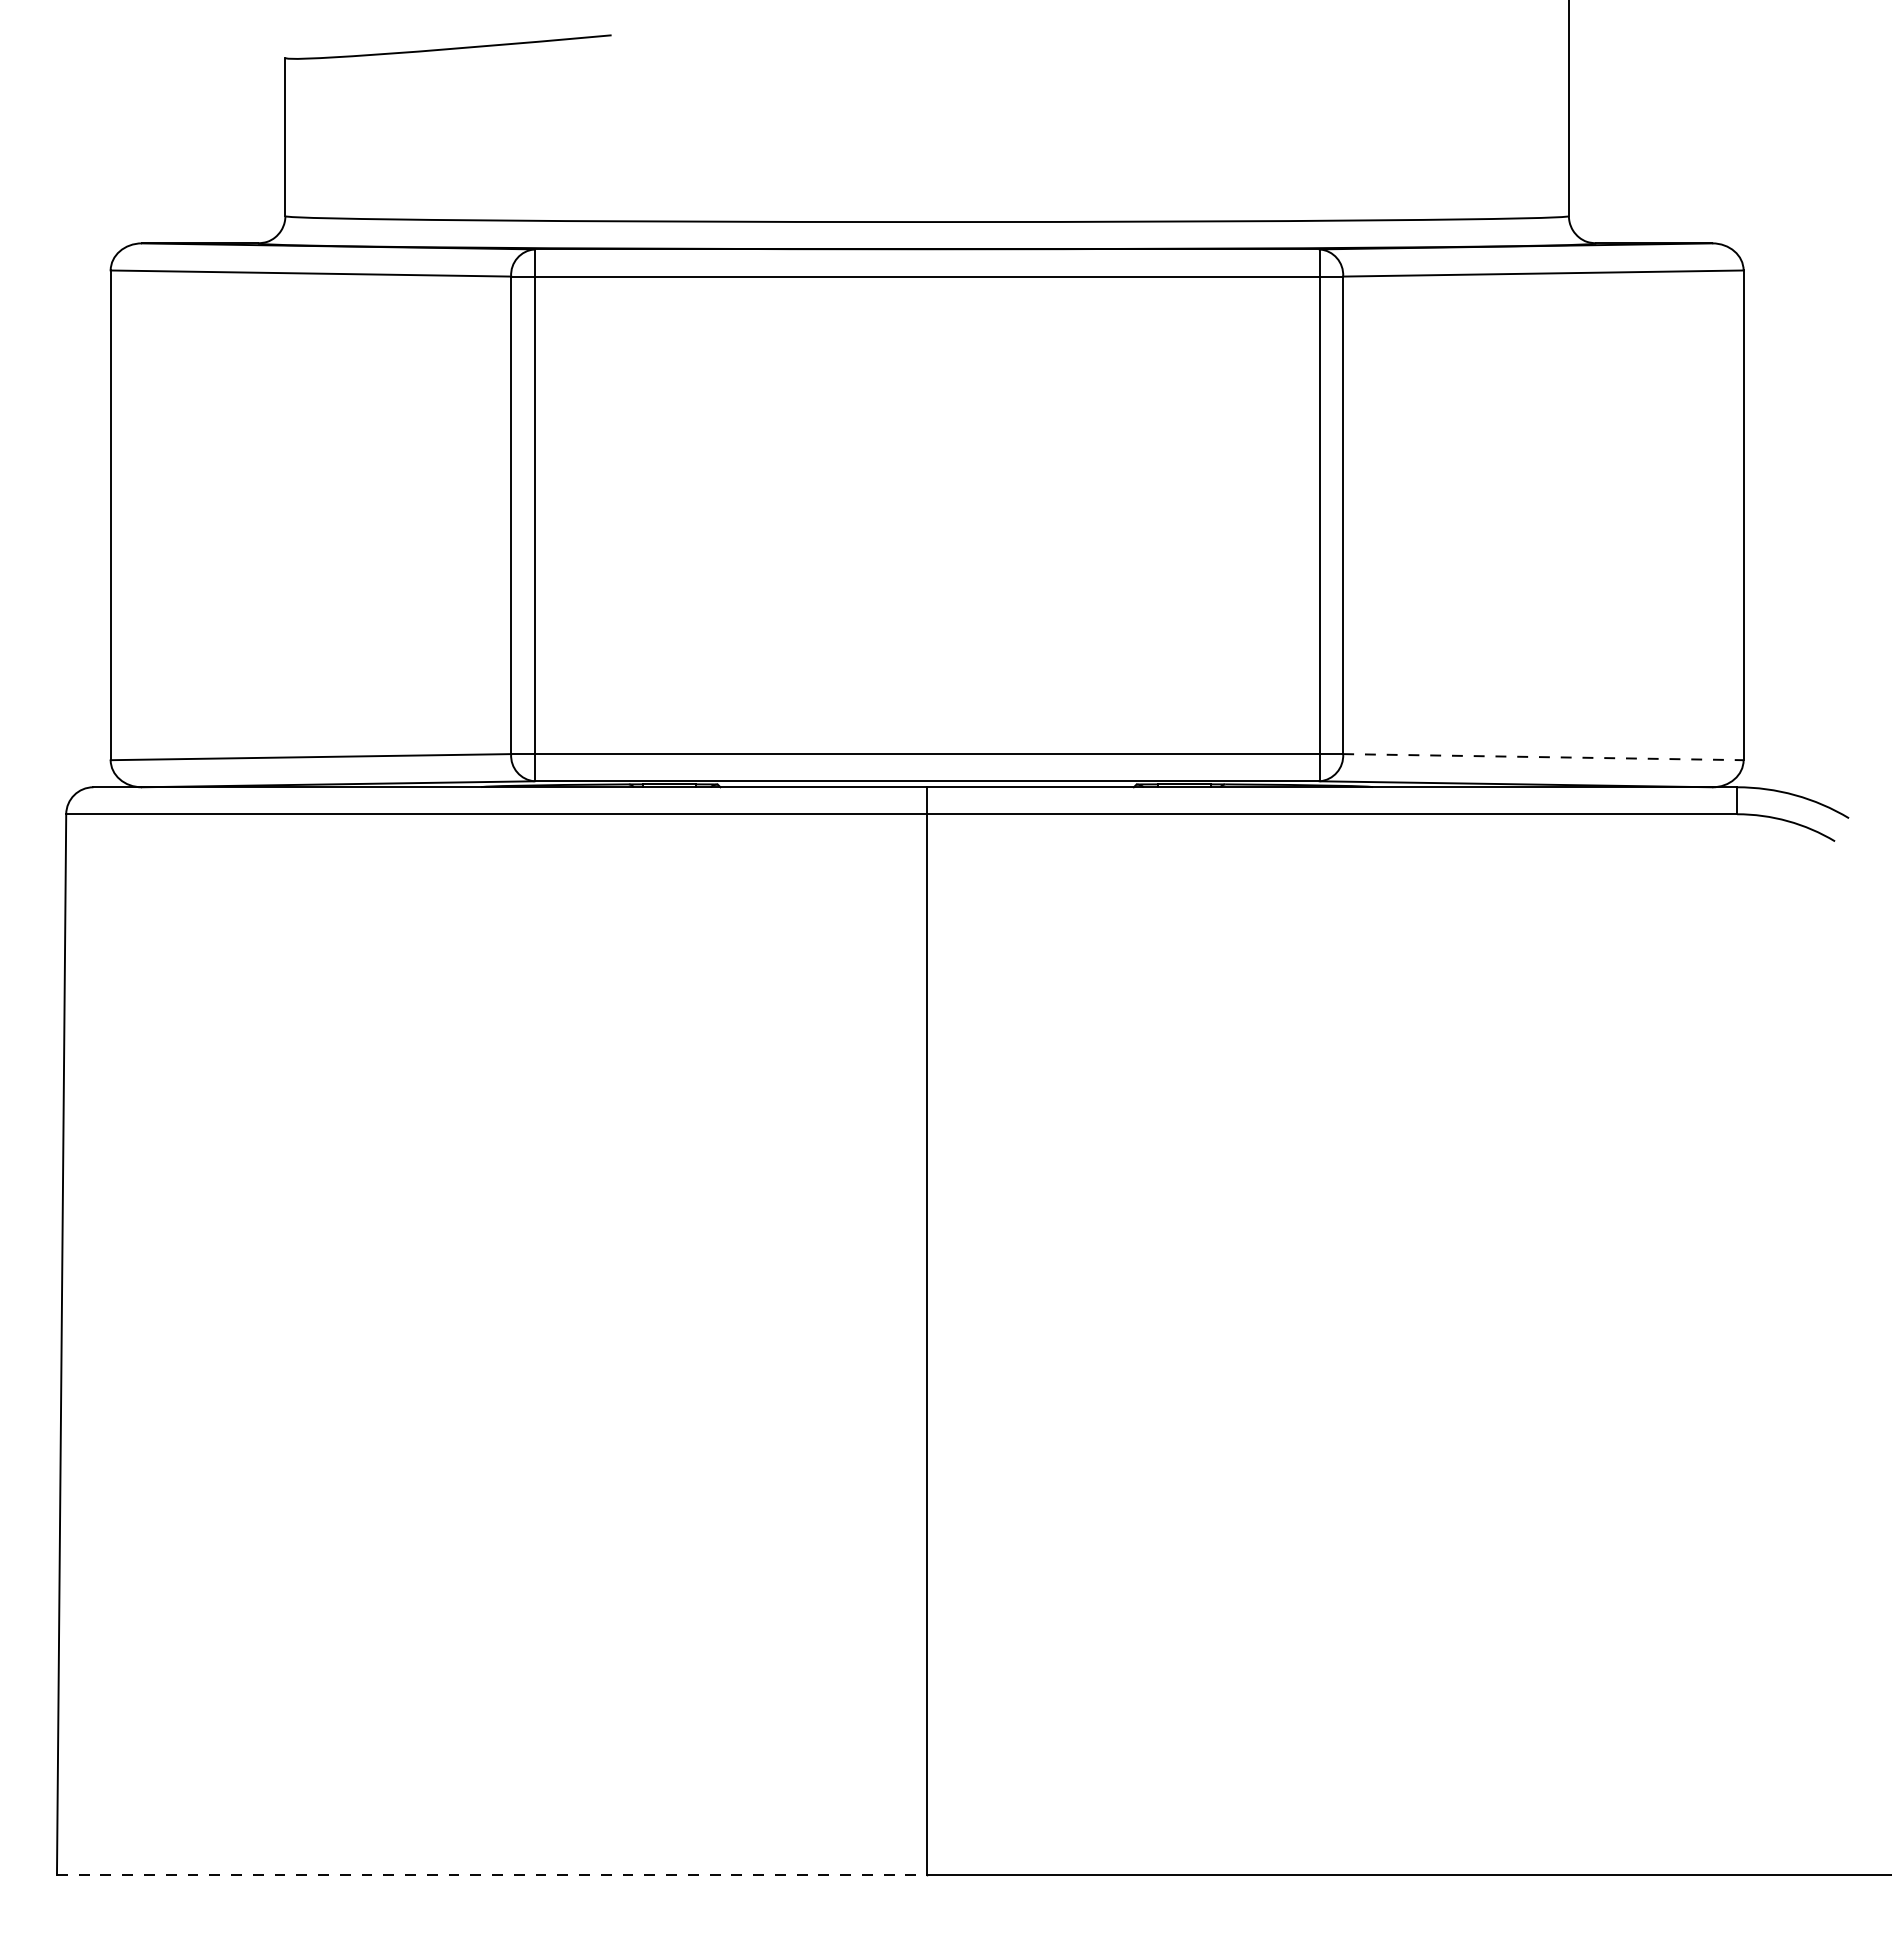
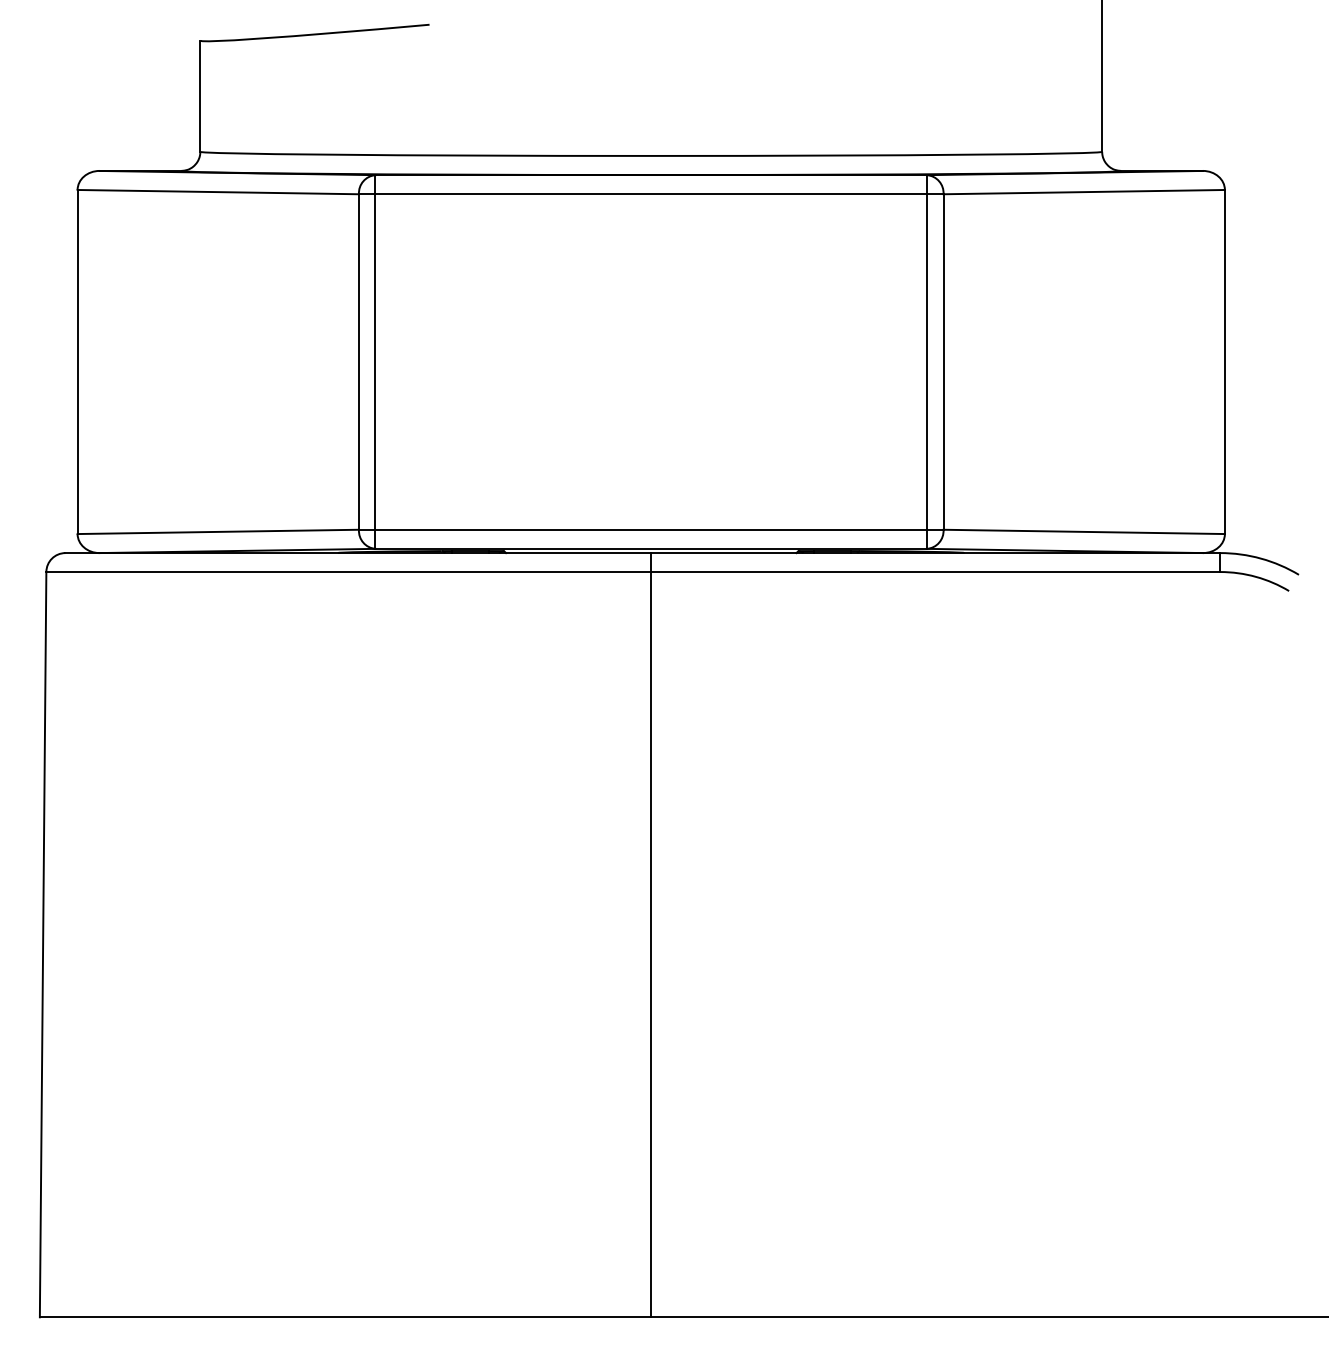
line: (1543, 757) -> (1084, 532), dashed -> solid
line: (492, 1875) -> (345, 1317), dashed -> solid

